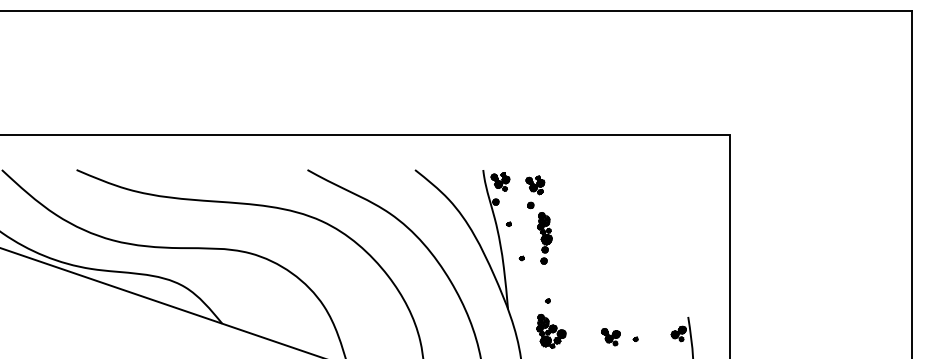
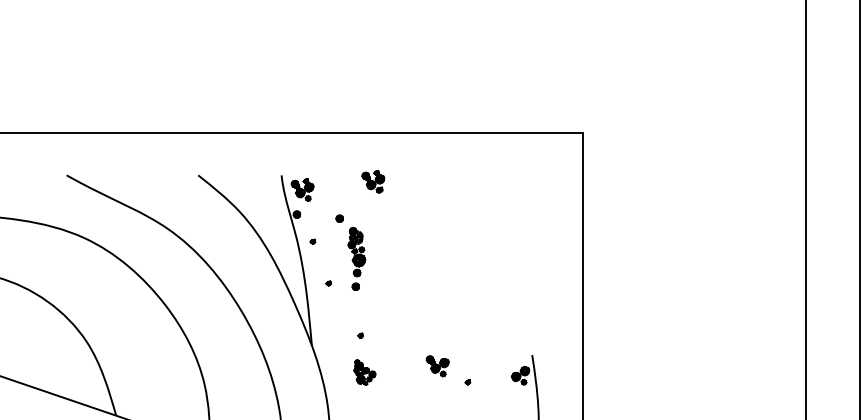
part: (535, 185) -> (373, 182), moved
part: (551, 330) -> (365, 371), size x0.6
part: (610, 337) -> (437, 366), moved

